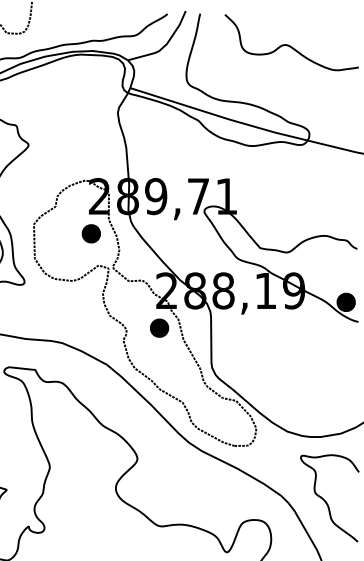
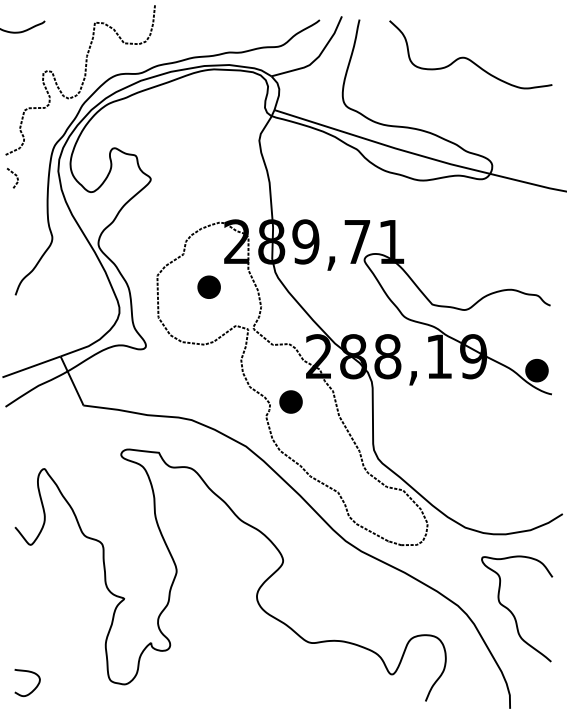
part: (90, 233) -> (208, 286), moved
part: (159, 327) -> (290, 401), moved

